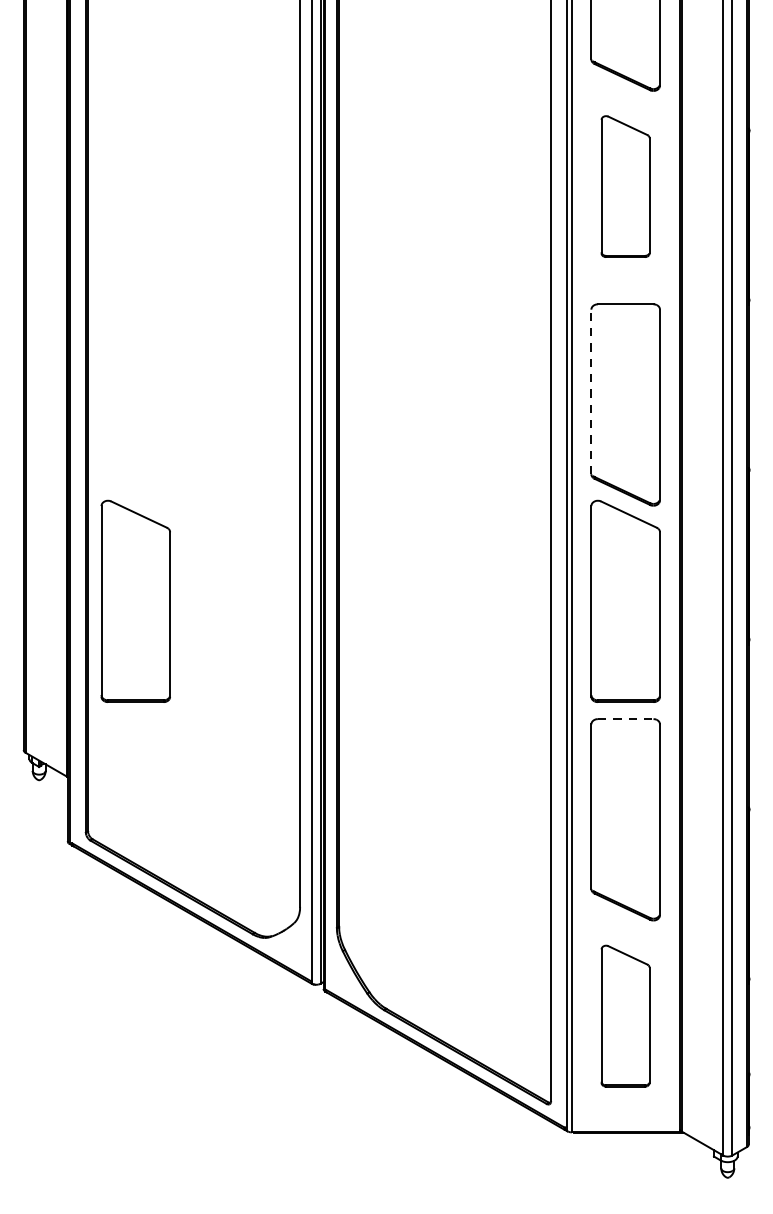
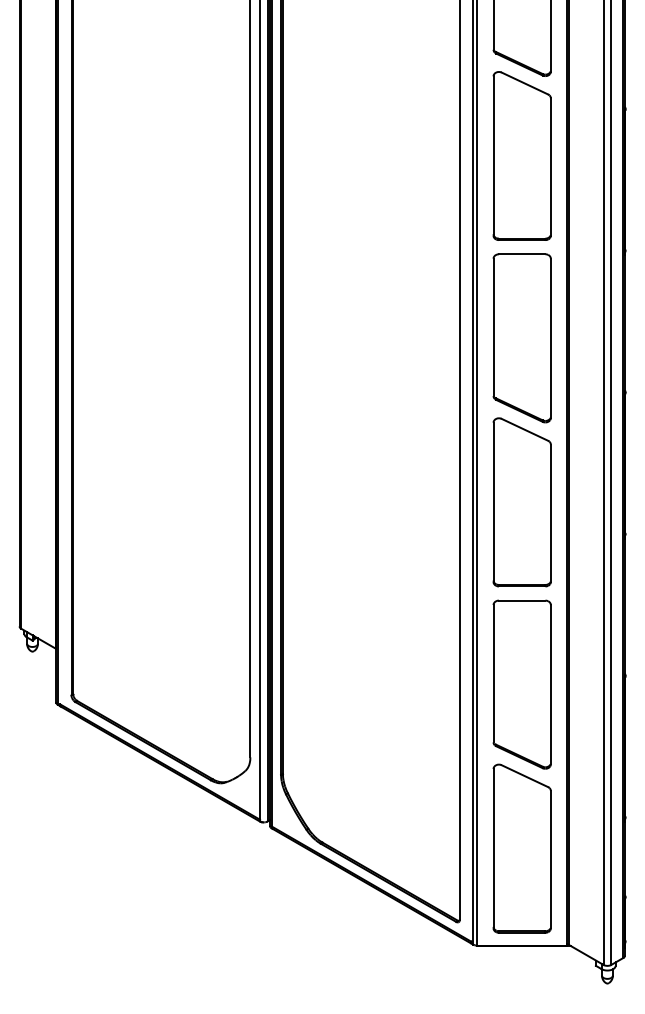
part: (624, 186) -> (521, 155), size x1.43
line: (591, 392) -> (493, 327), dashed -> solid
part: (134, 601) -> (112, 502), removed
line: (626, 718) -> (522, 600), dashed -> solid
part: (624, 1016) -> (521, 848), size x1.43

